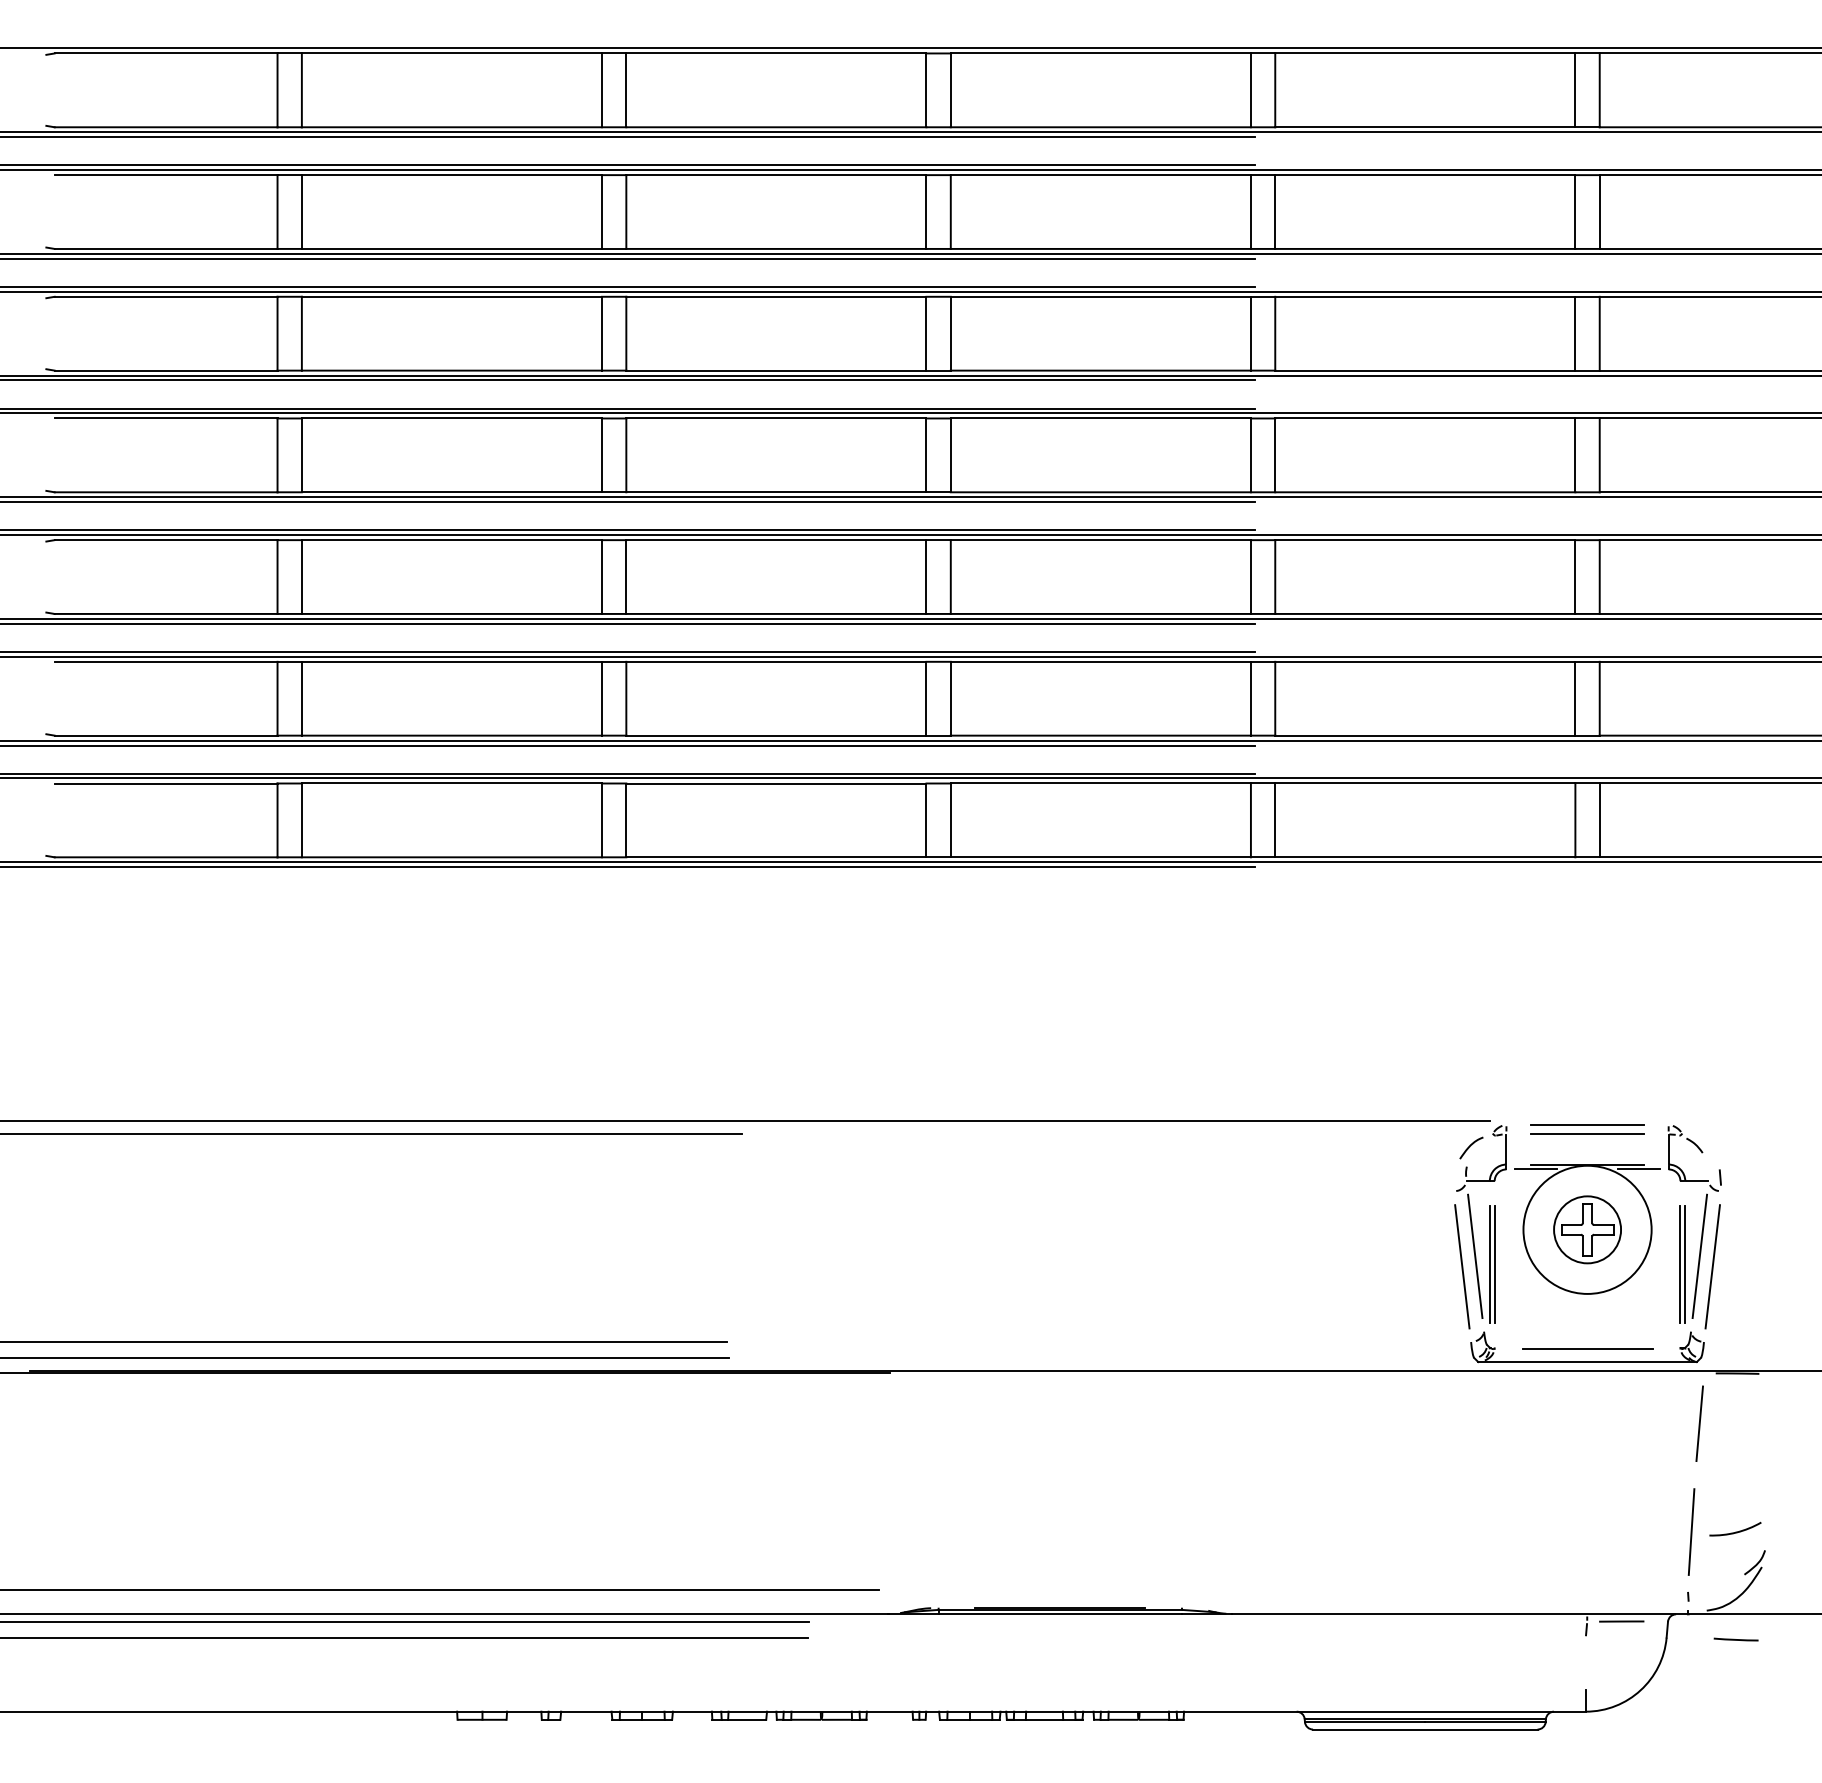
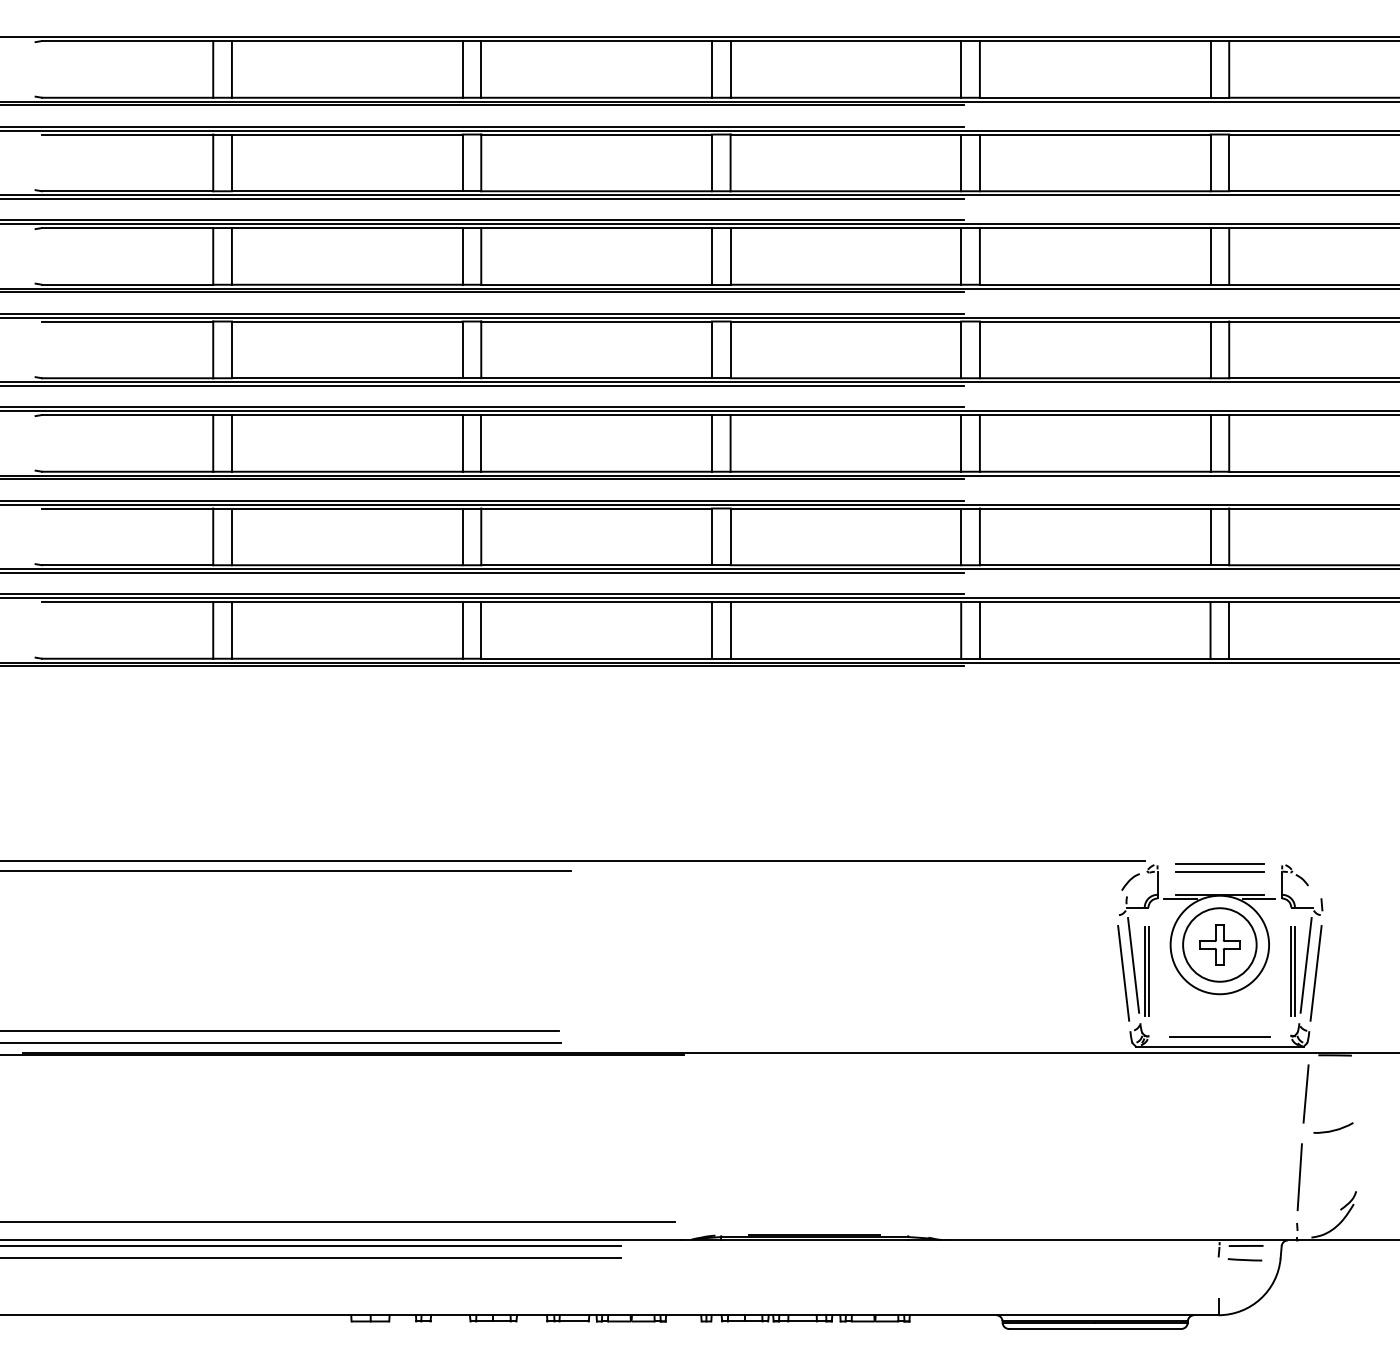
circle: (1587, 1229) -> (1219, 944), size x1.43
arc: (1735, 1531) -> (1333, 1129), moved
line: (1735, 1639) -> (1244, 1259), moved

